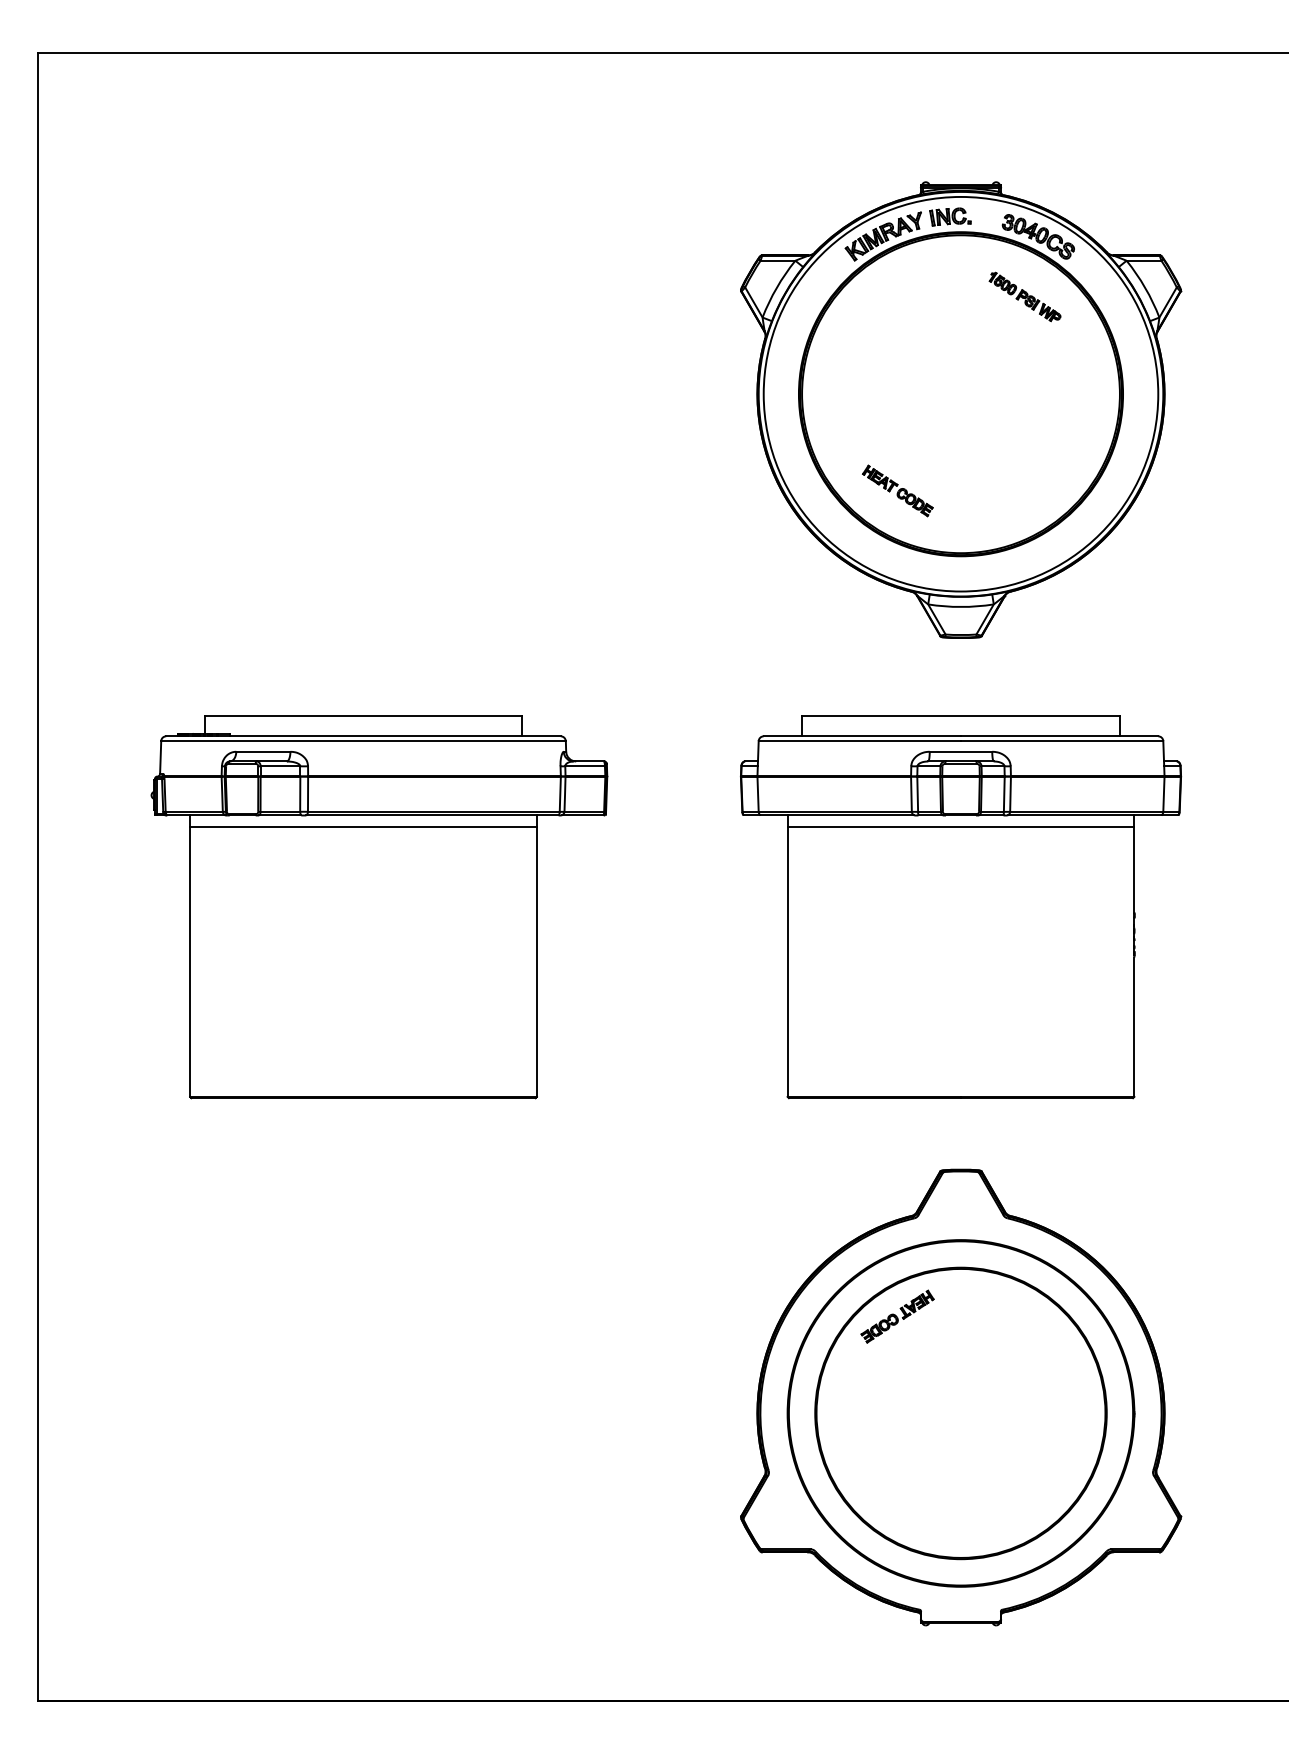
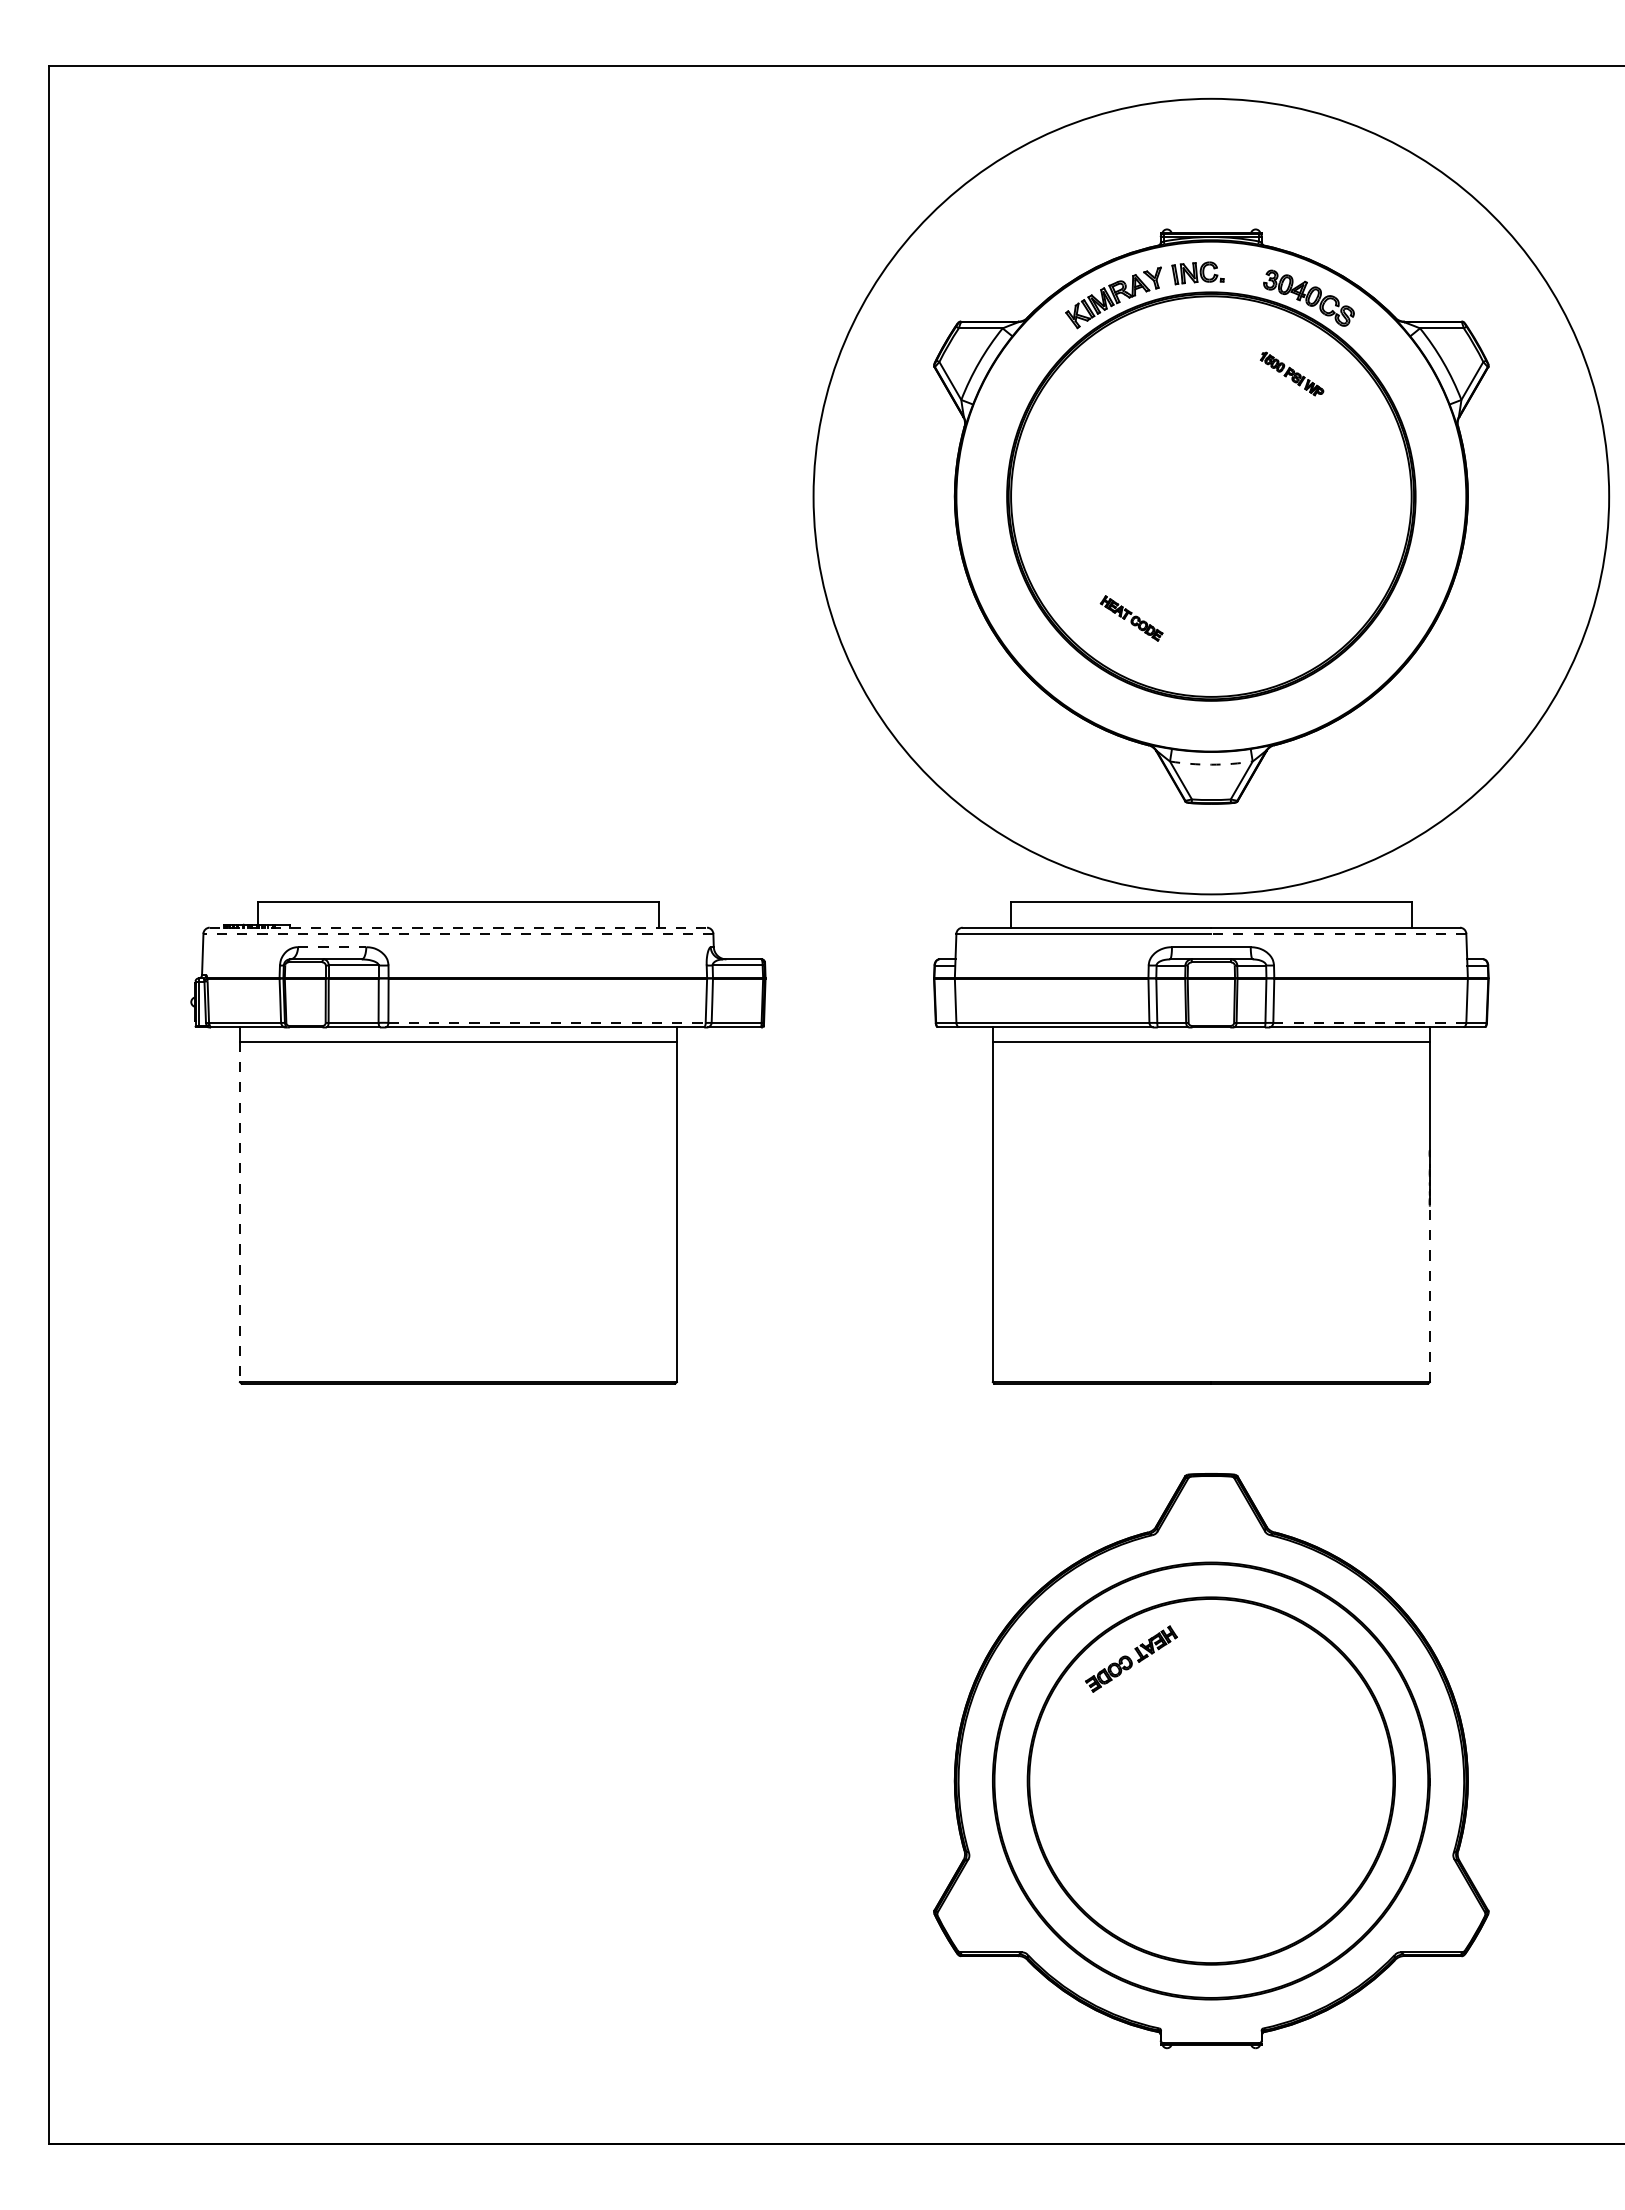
part: (1024, 296) -> (1291, 373), size x0.7
circle: (960, 394) -> (1210, 496), size x1.6
part: (897, 490) -> (1131, 618), size x0.7
arc: (961, 606) -> (1211, 764), solid -> dashed
line: (363, 736) -> (458, 927), solid -> dashed
line: (363, 740) -> (458, 933), solid -> dashed
line: (1061, 740) -> (1338, 933), solid -> dashed
line: (263, 752) -> (332, 947), solid -> dashed
line: (434, 811) -> (547, 1022), solid -> dashed
line: (1086, 811) -> (1369, 1022), solid -> dashed
line: (189, 962) -> (239, 1212), solid -> dashed
line: (1134, 1027) -> (1429, 1294), solid -> dashed

